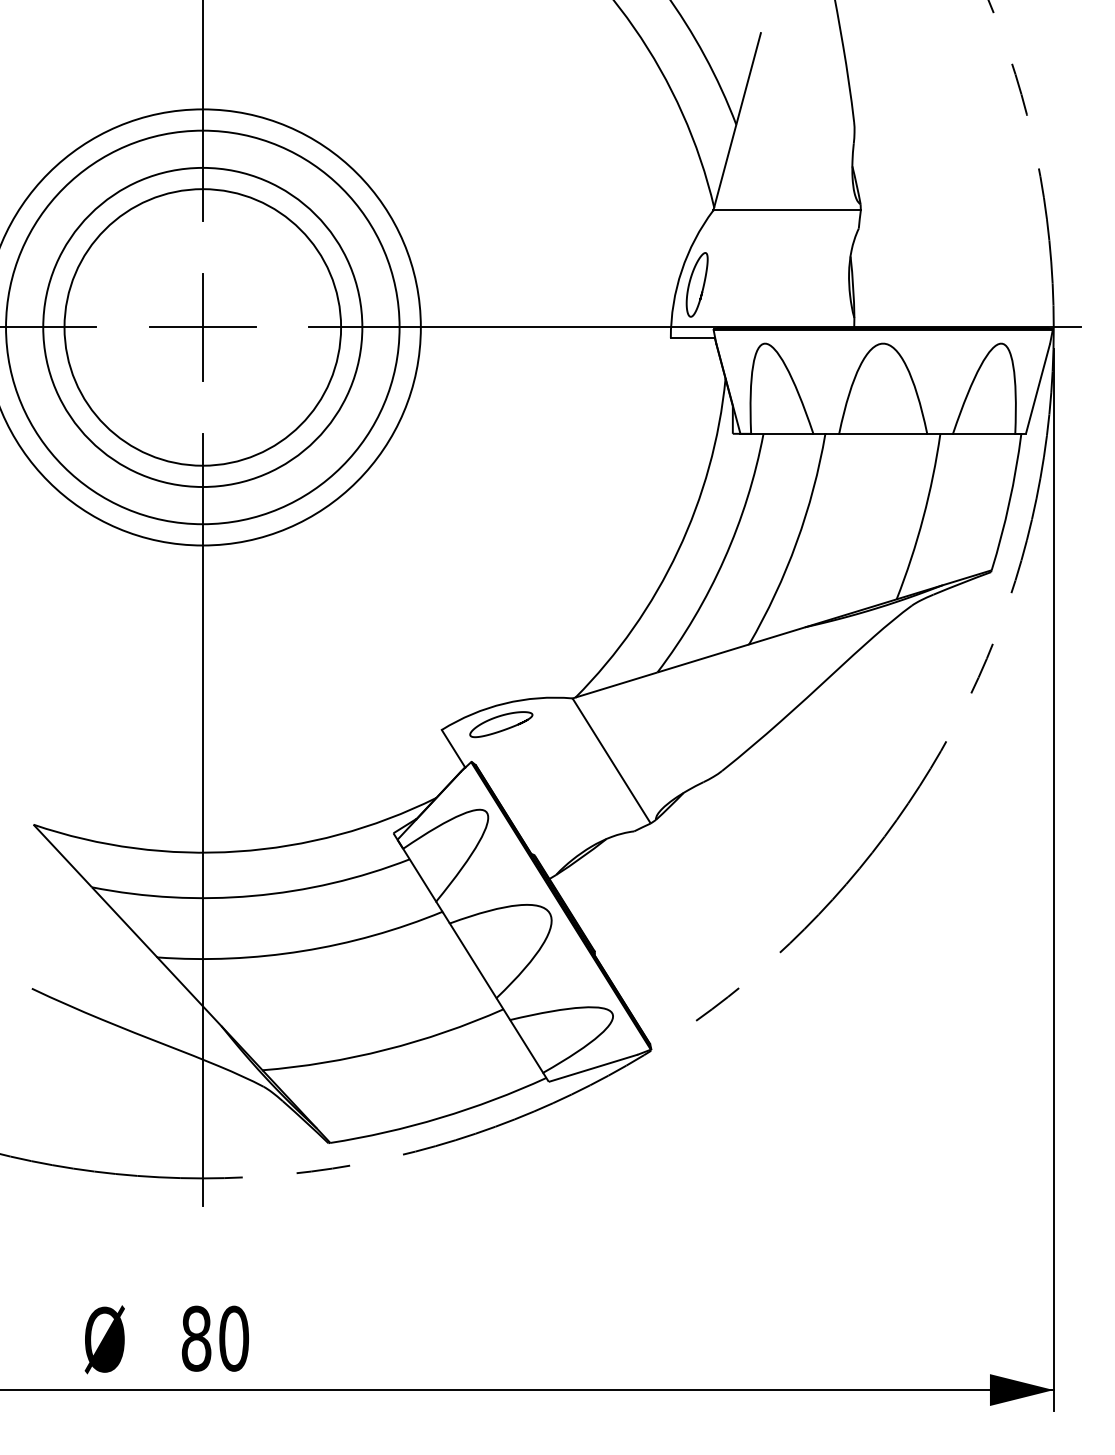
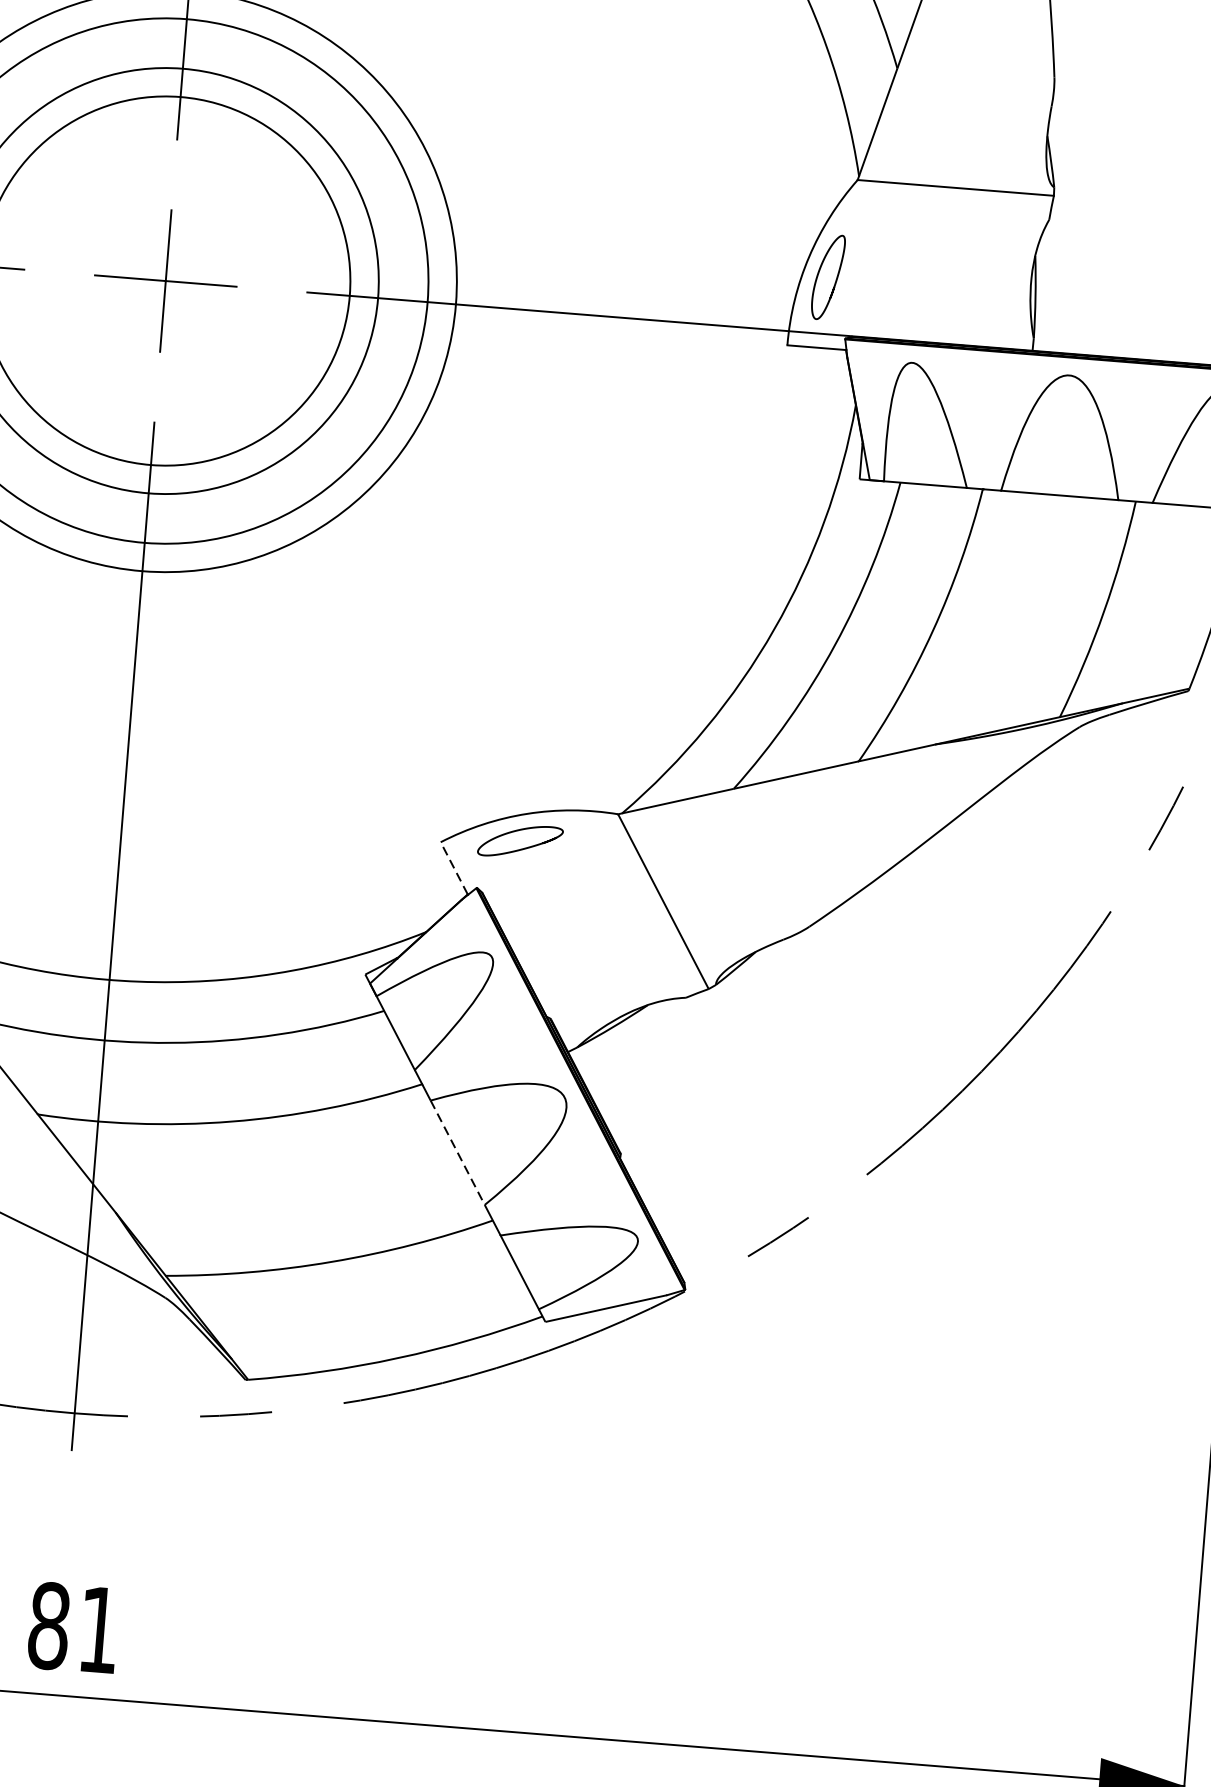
line: (453, 748) -> (454, 868), solid -> dashed
line: (473, 961) -> (458, 1153), solid -> dashed
text: (233, 1338) -> (98, 1629), 80 -> 81

